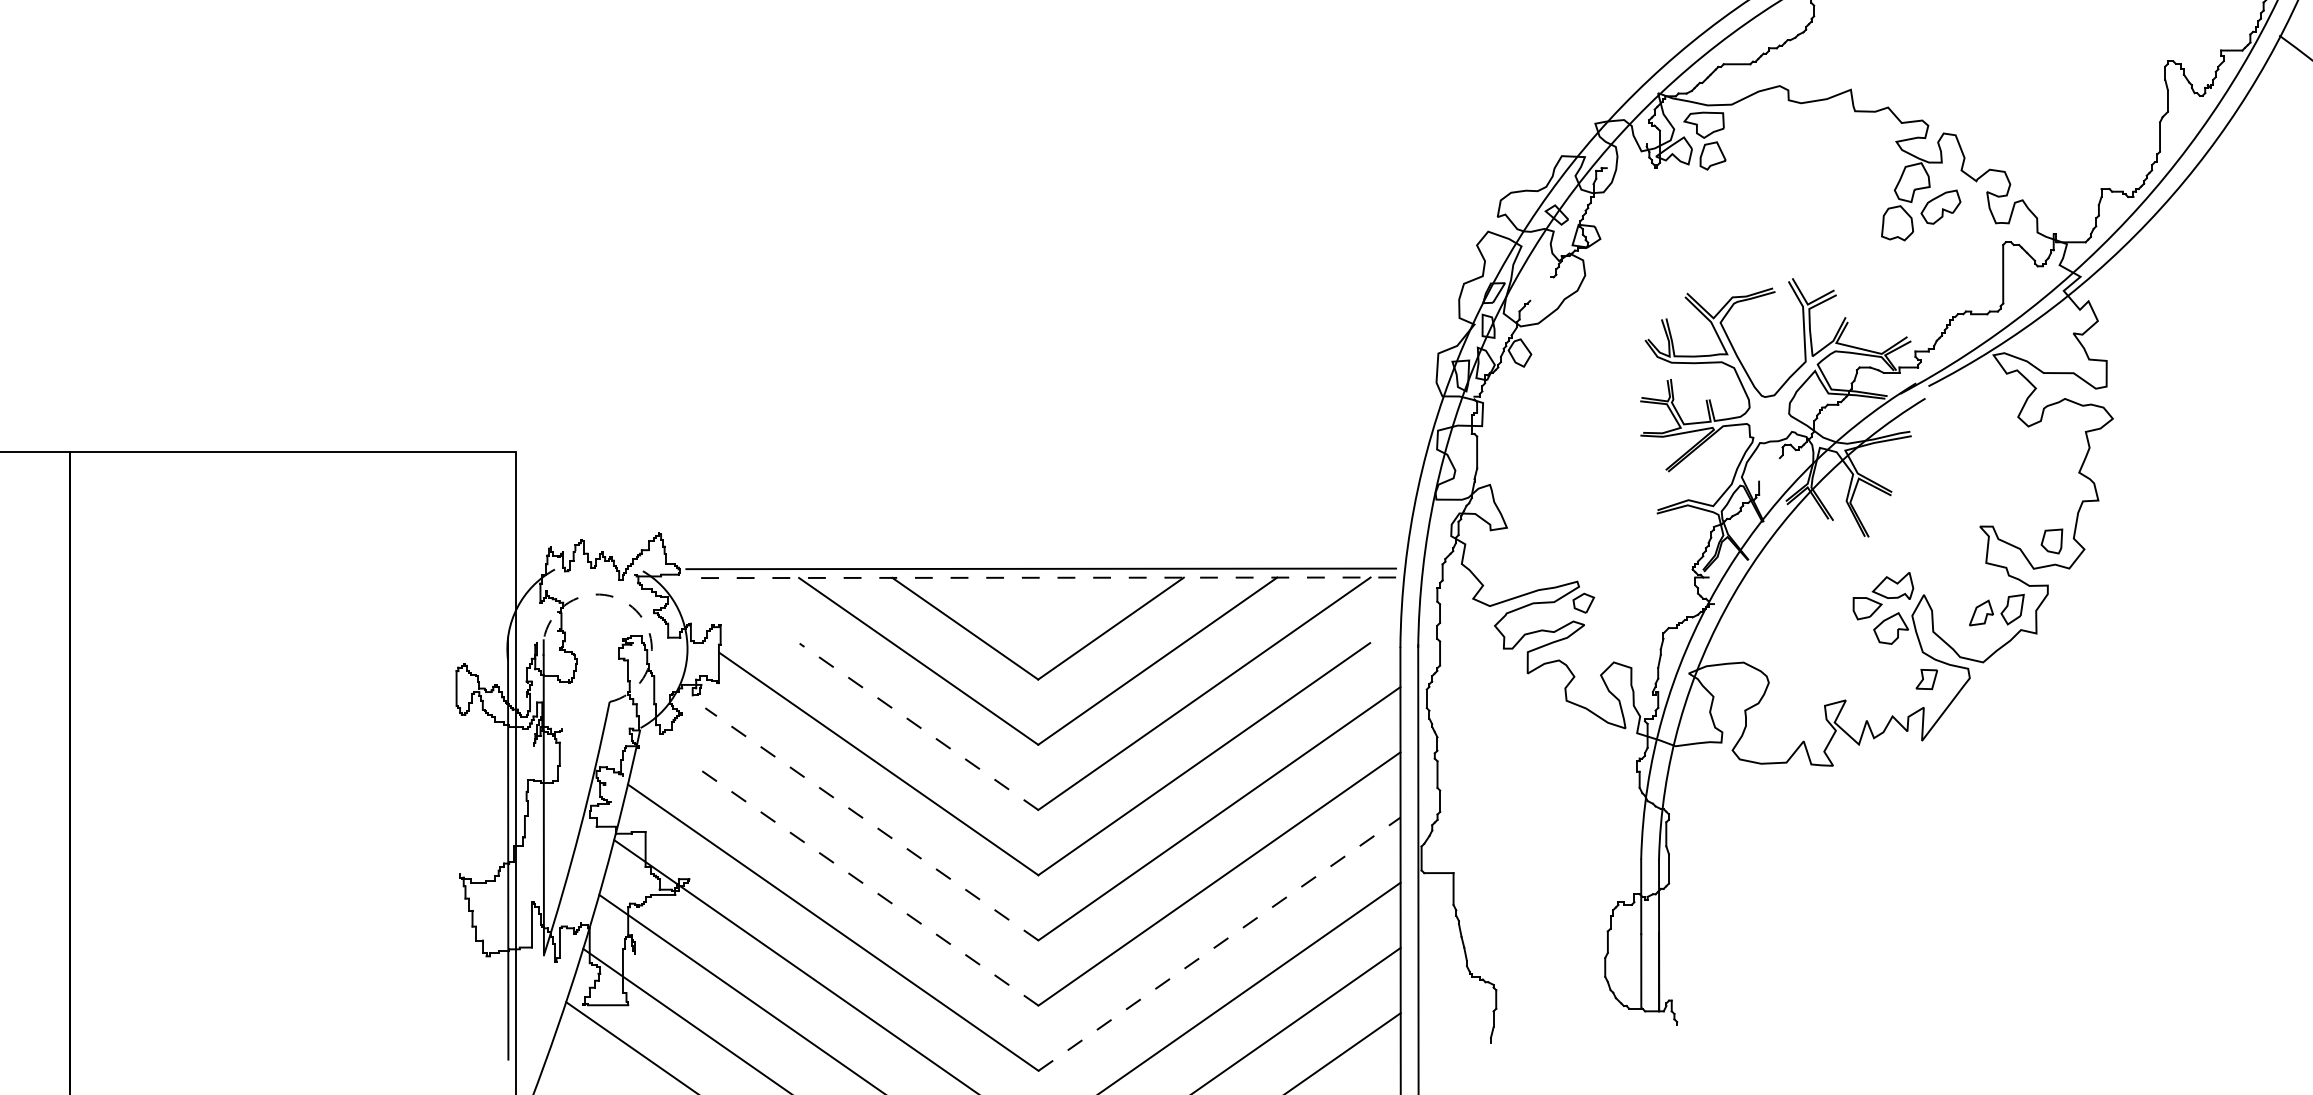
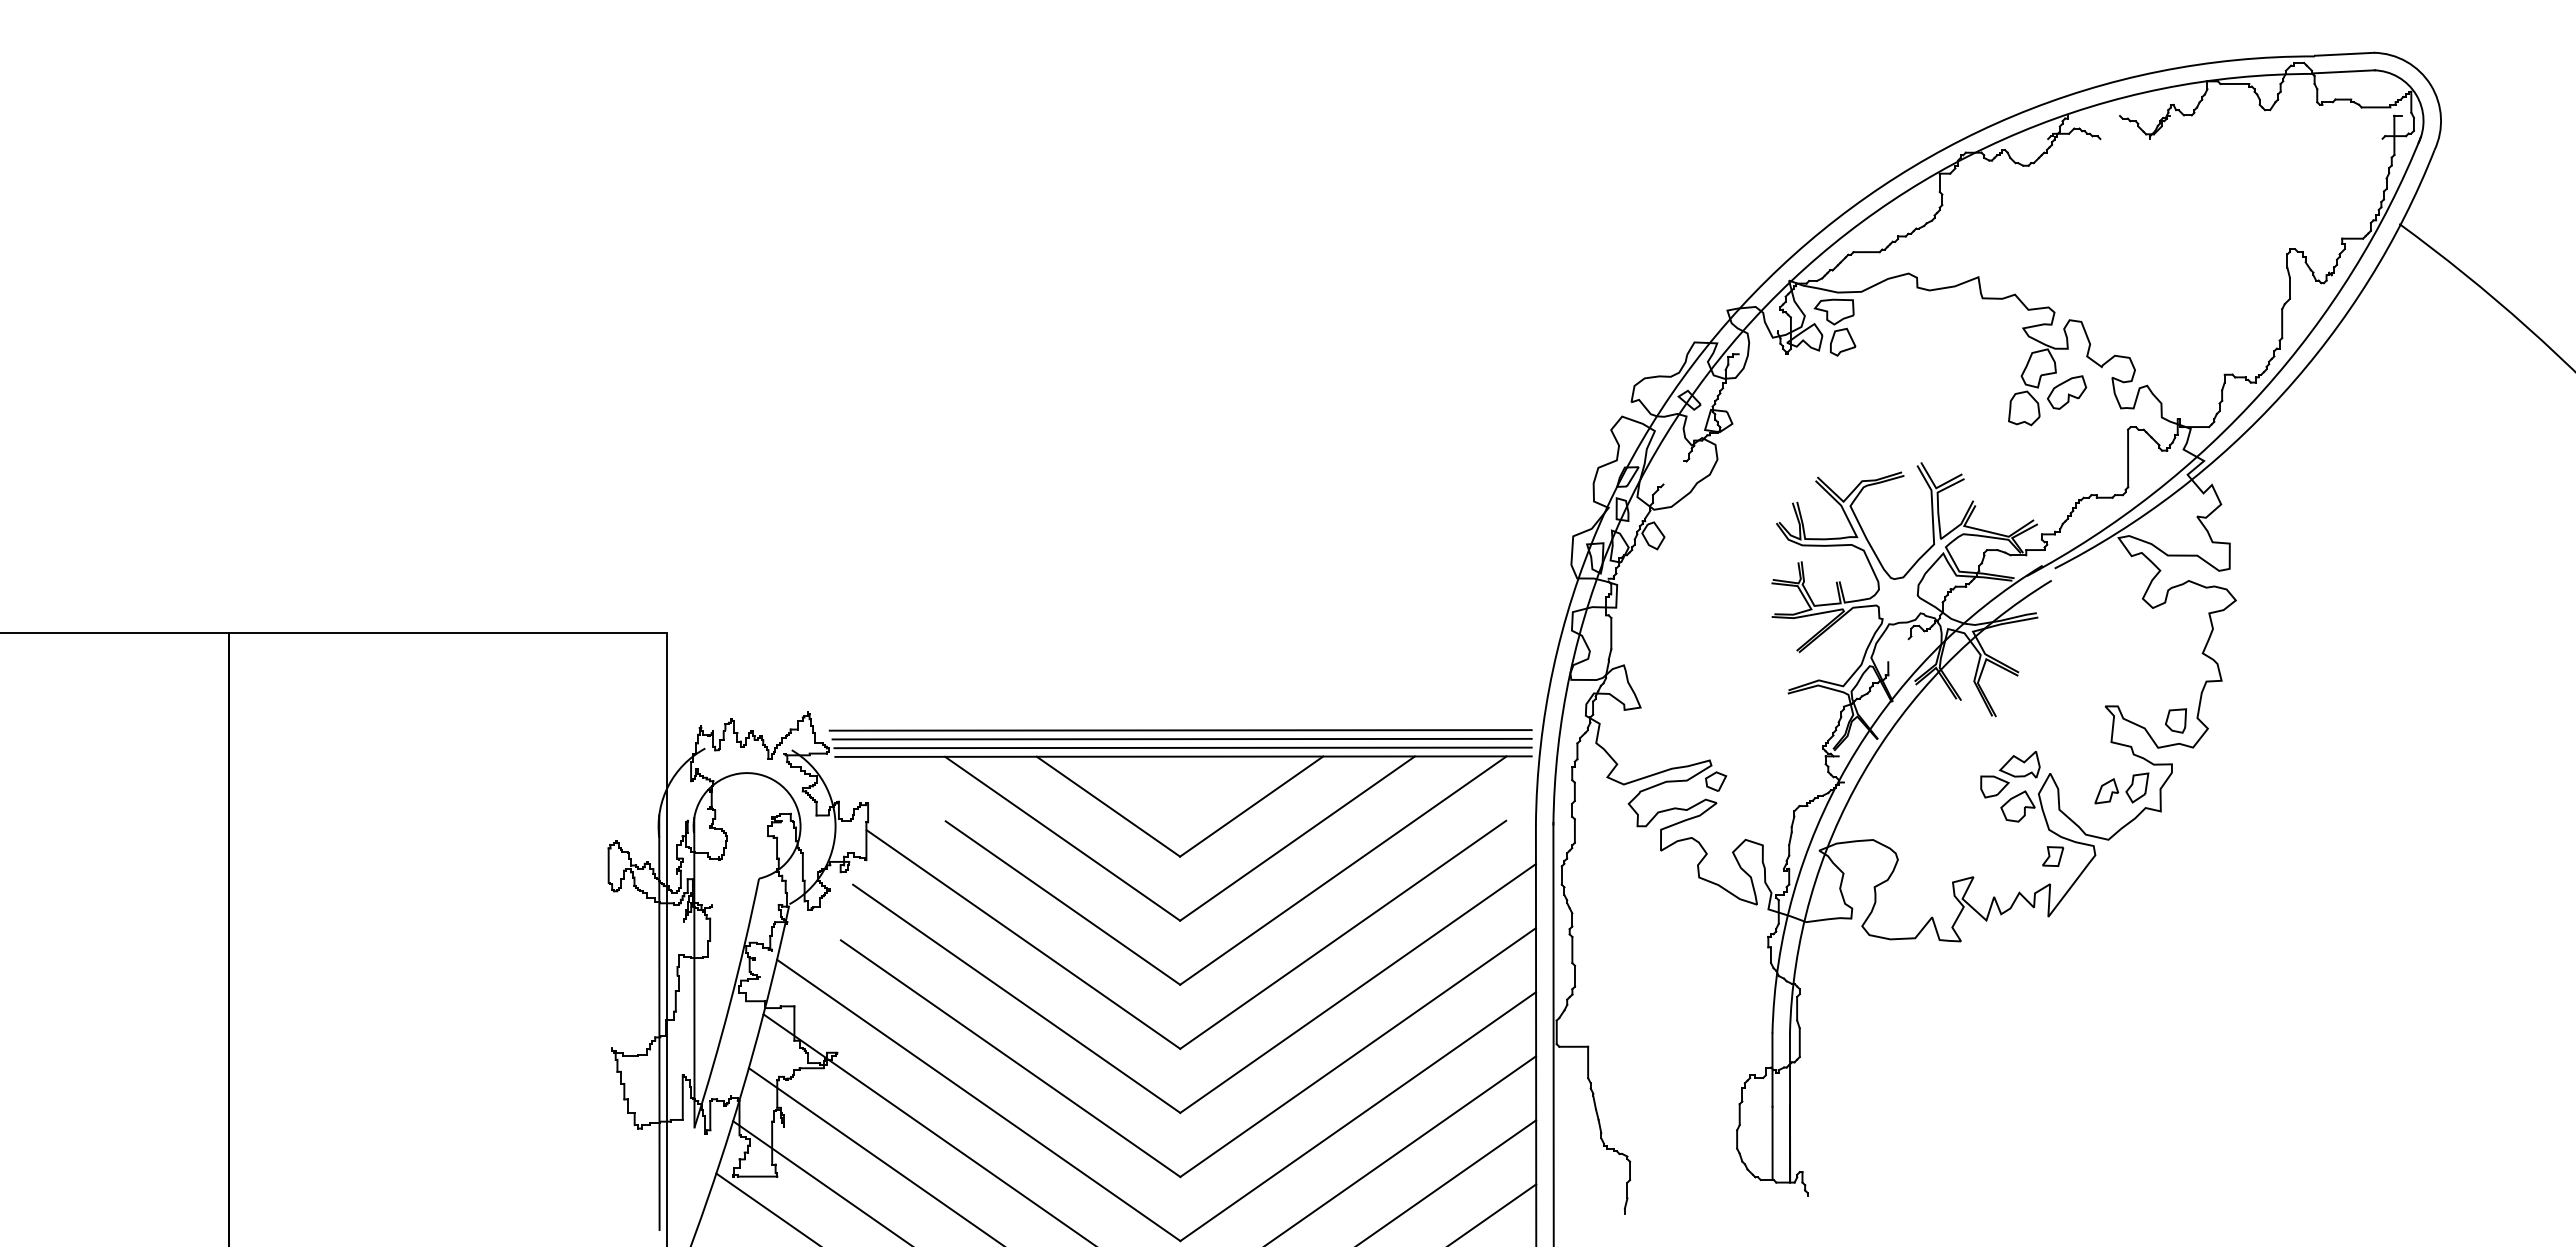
line: (1038, 551) -> (1180, 730), added
line: (1039, 559) -> (1181, 738), added
line: (1041, 577) -> (1183, 756), dashed -> solid
arc: (628, 604) -> (777, 782), dashed -> solid
line: (918, 727) -> (1062, 903), dashed -> solid
line: (871, 823) -> (1016, 998), dashed -> solid
line: (865, 885) -> (1010, 1058), dashed -> solid
line: (1219, 944) -> (1358, 1116), dashed -> solid

